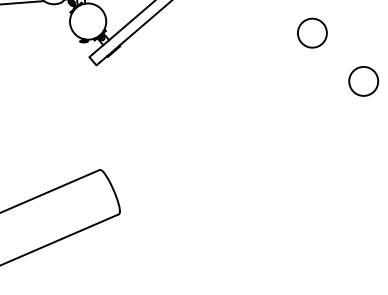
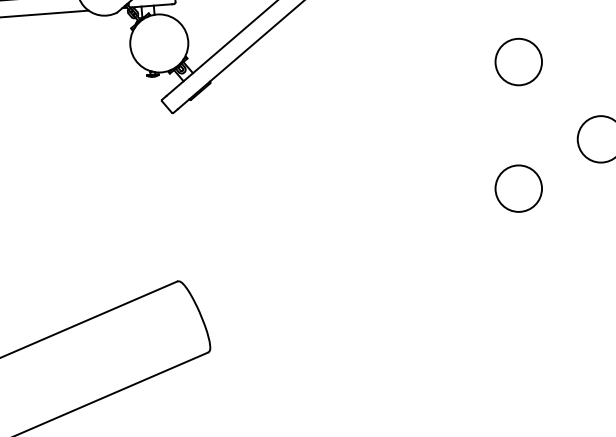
circle: (312, 111) -> (518, 187), added

